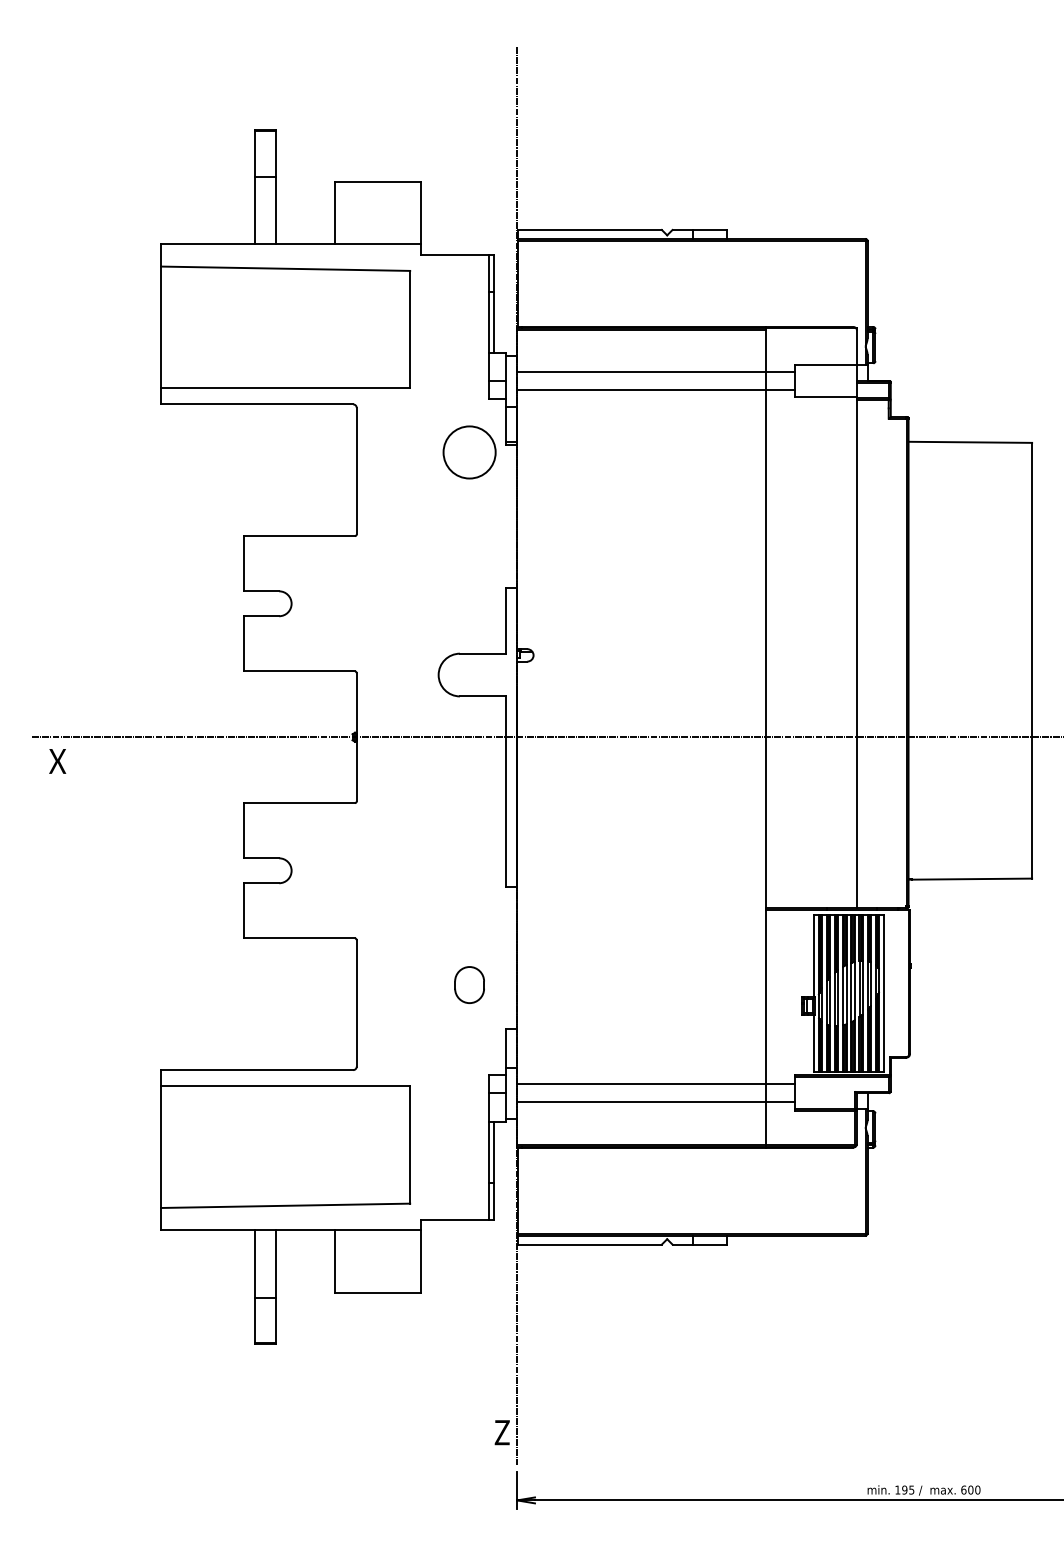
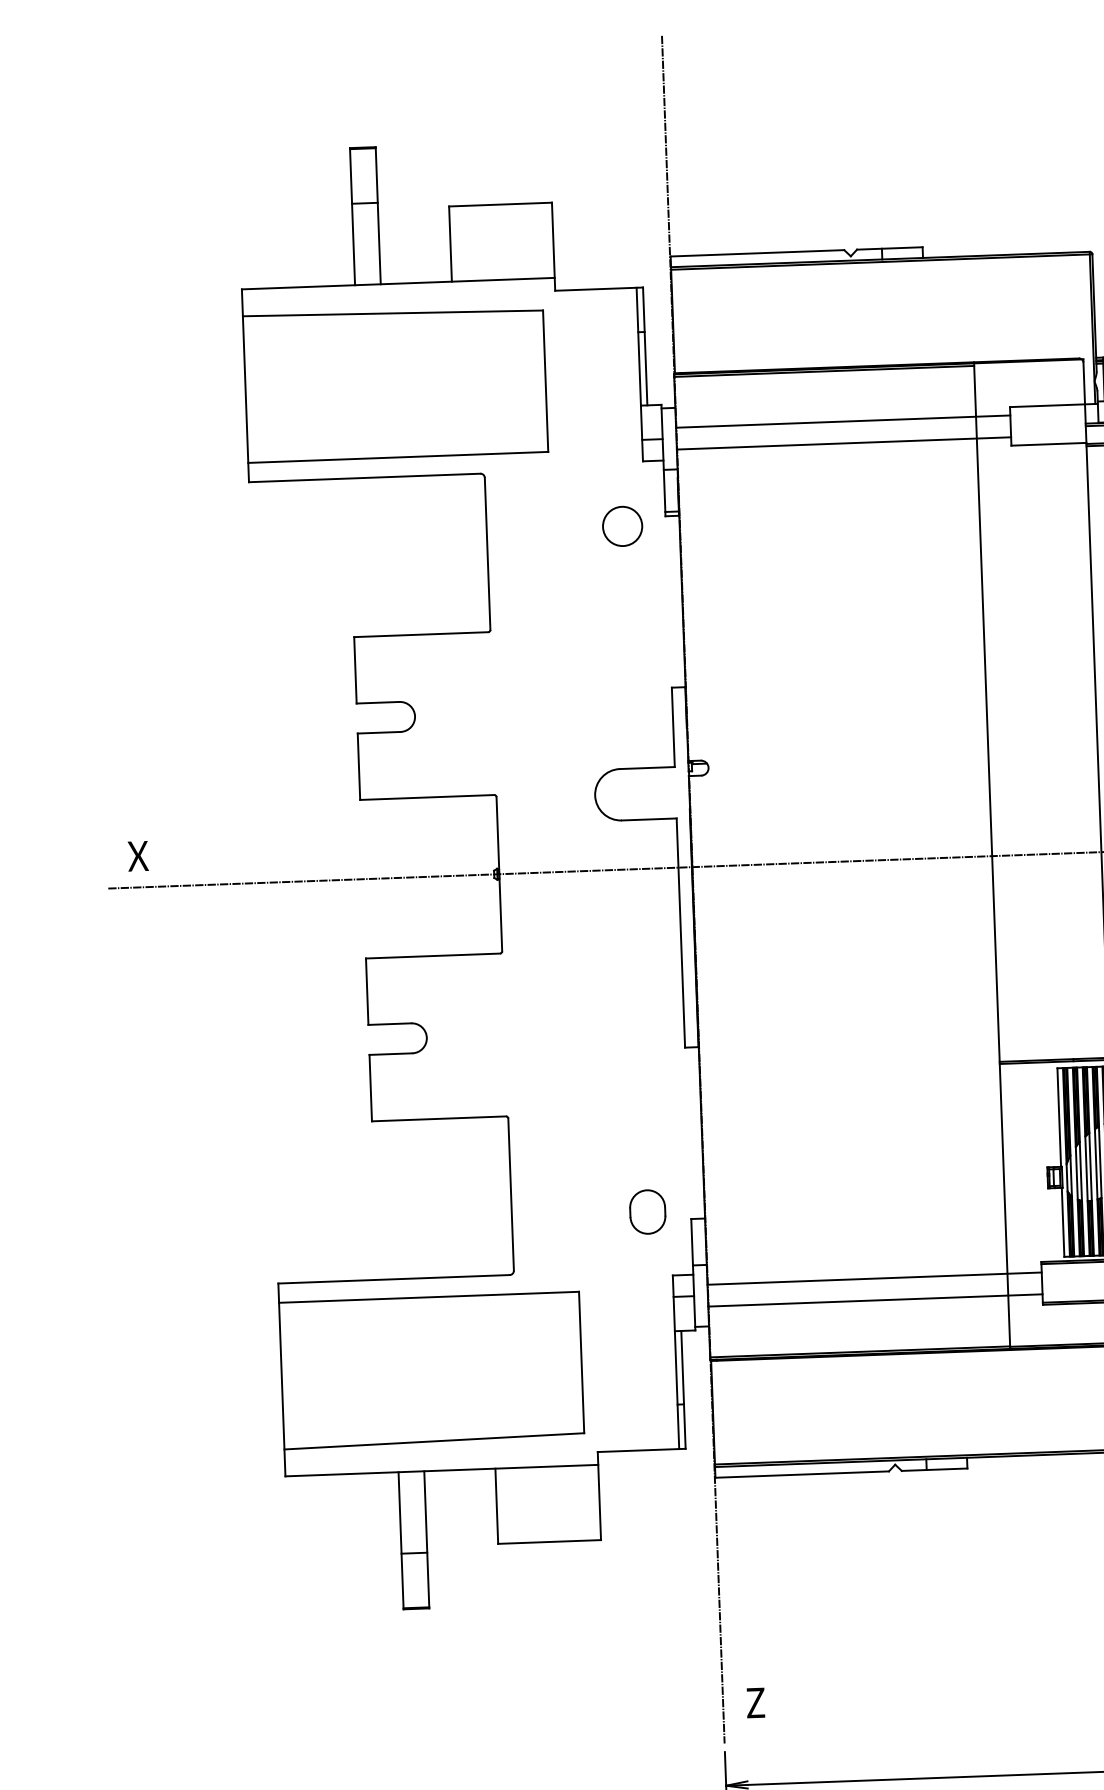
circle: (469, 452) -> (622, 526), size x0.62
text: (57, 761) -> (137, 856), moved
part: (469, 984) -> (647, 1211), moved
text: (501, 1432) -> (754, 1702), moved

